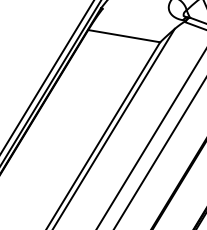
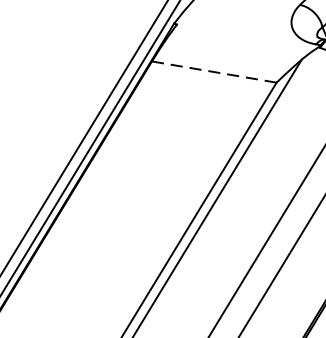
line: (124, 36) -> (214, 72), solid -> dashed

